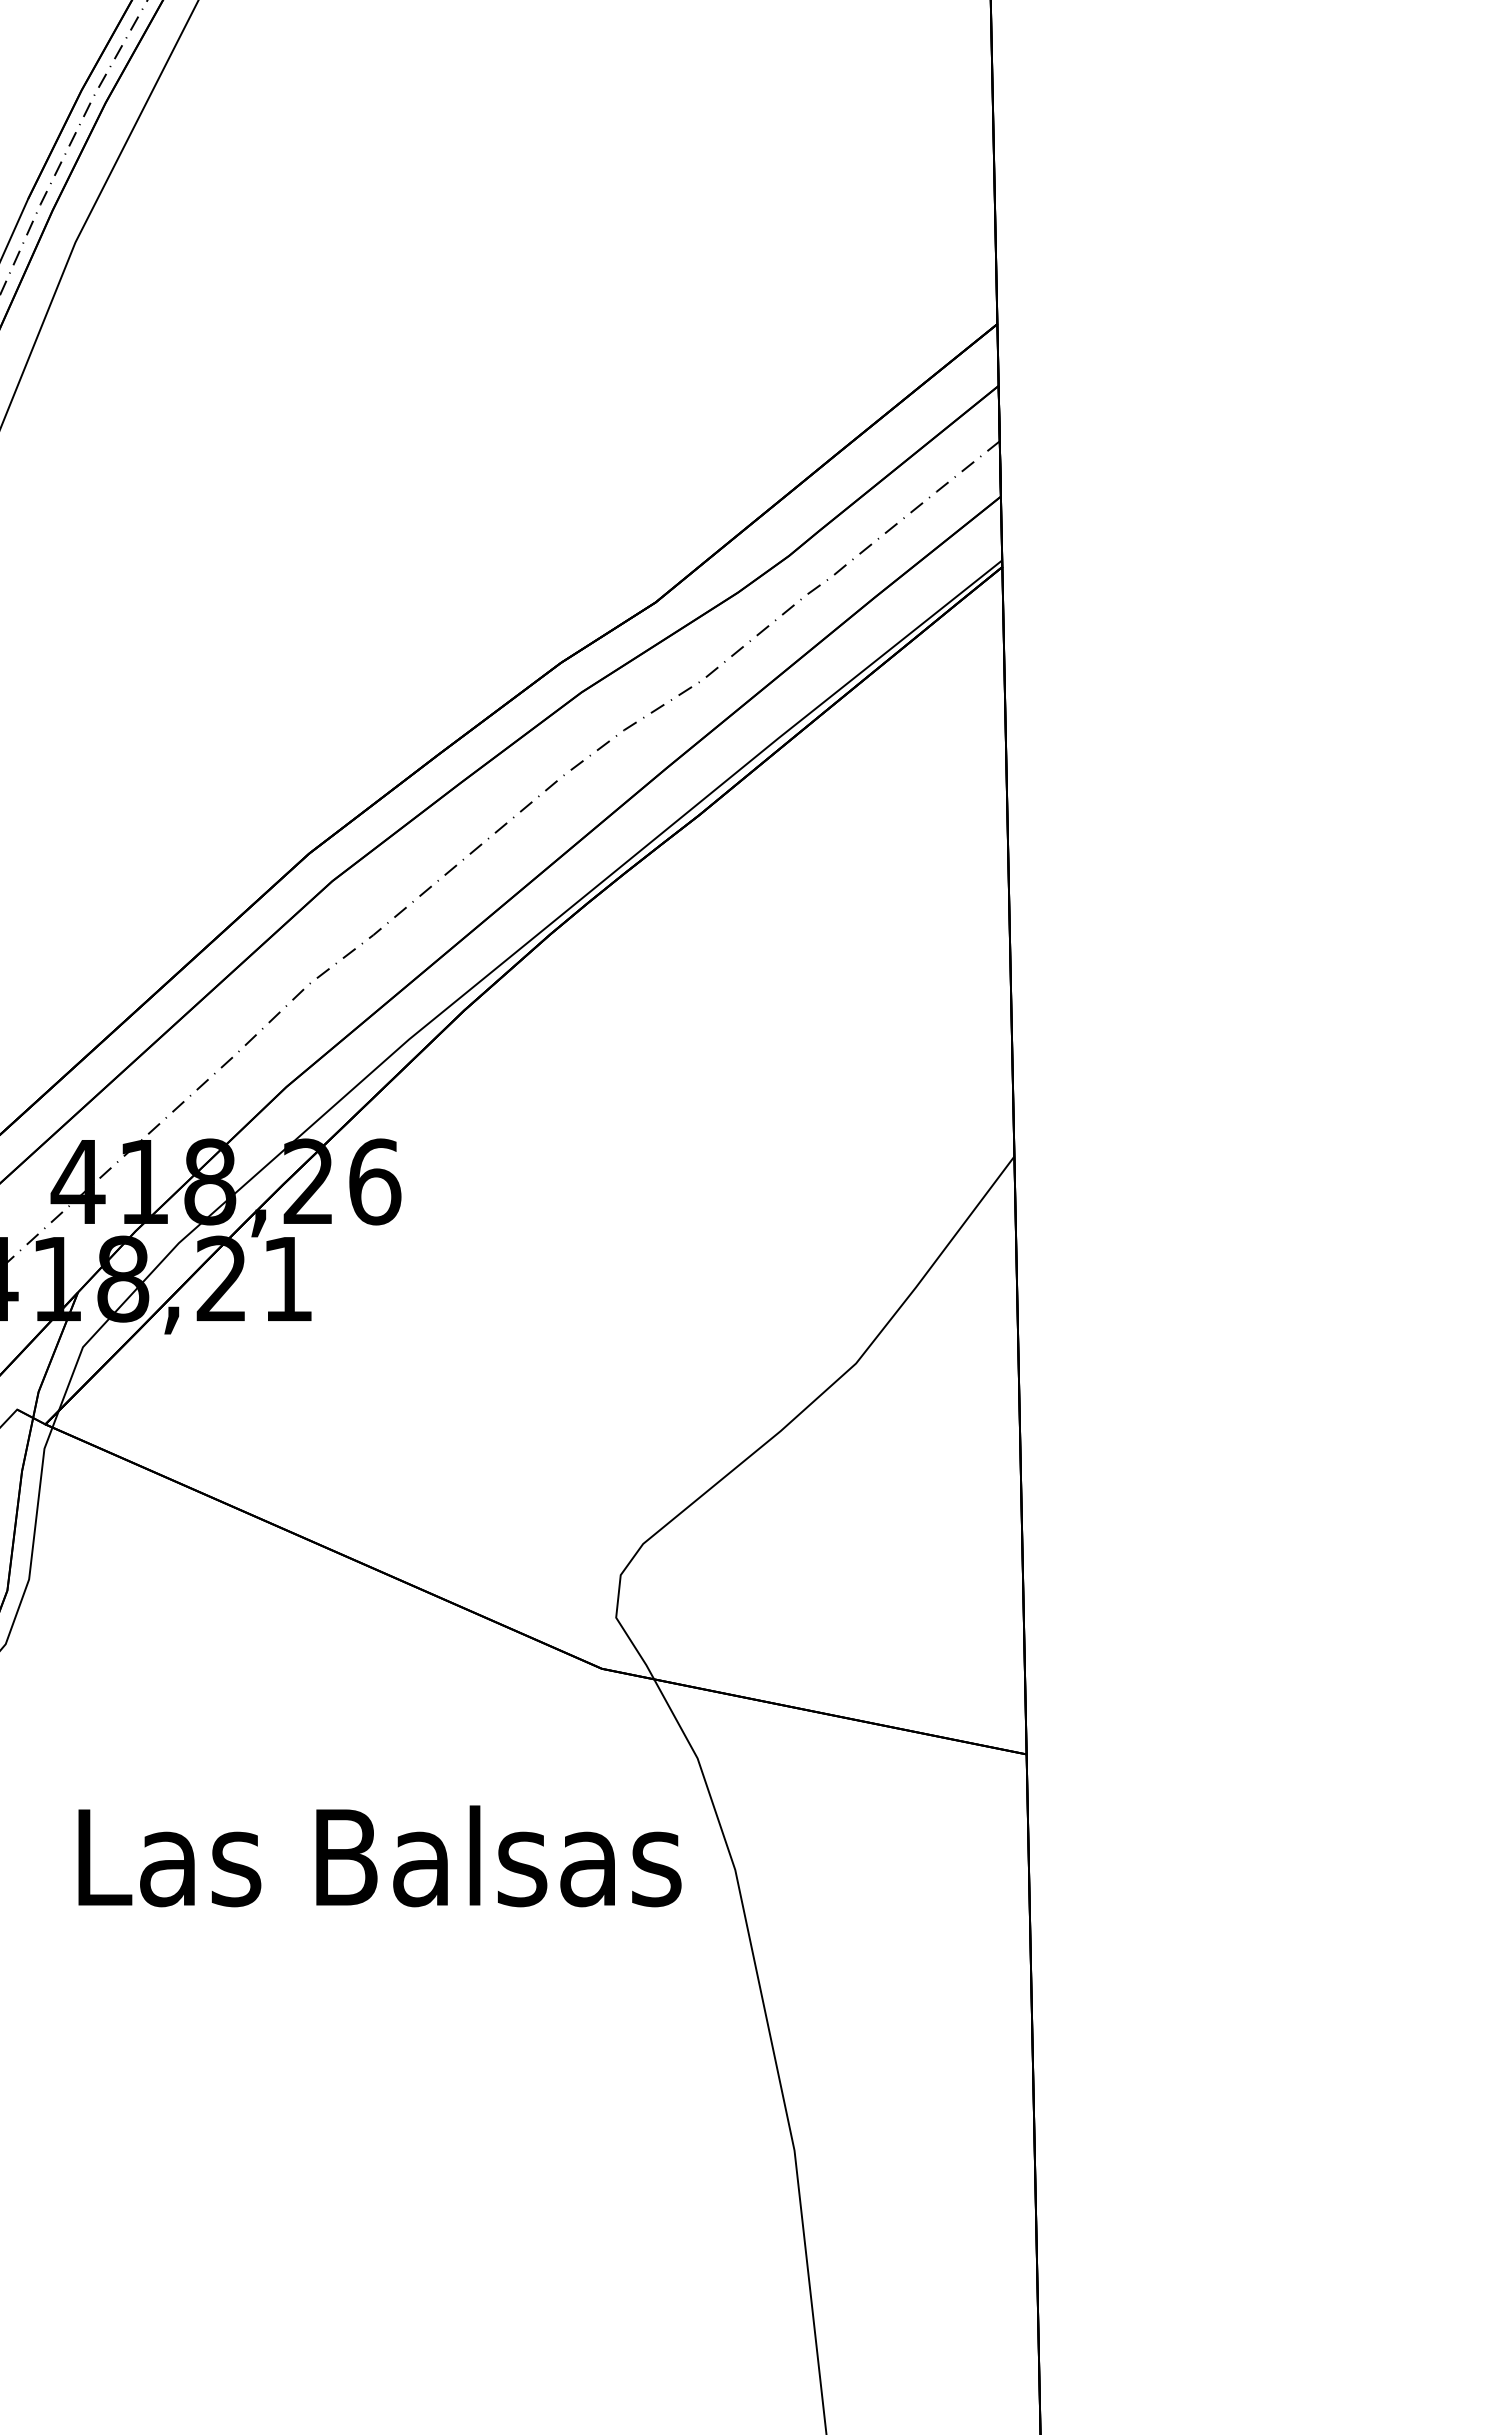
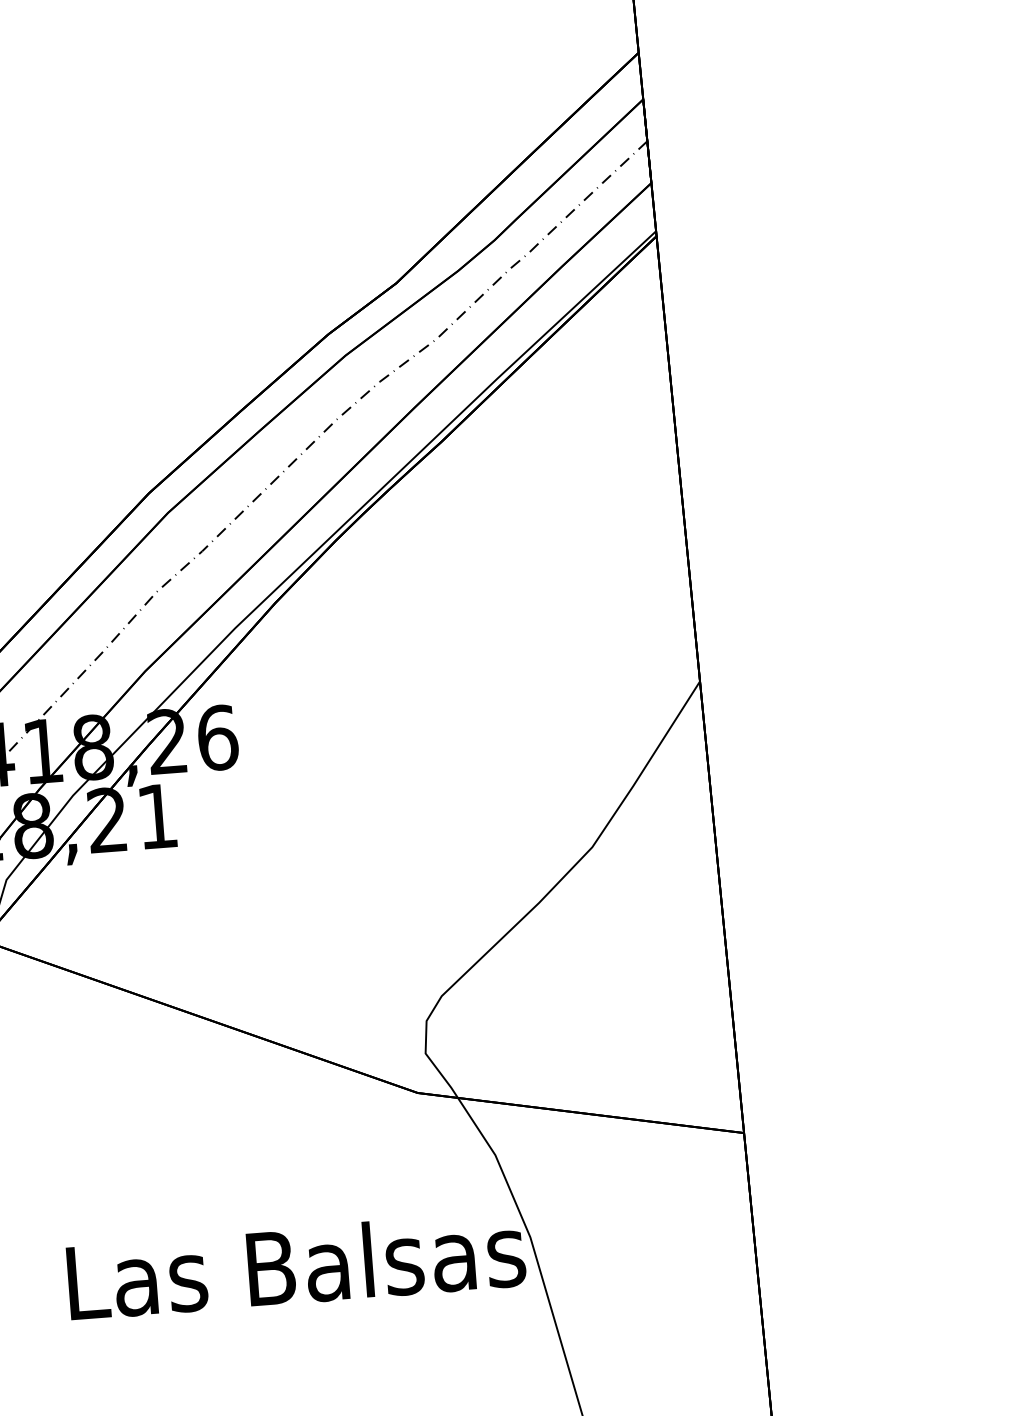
text: (379, 1856) -> (296, 1265), moved

